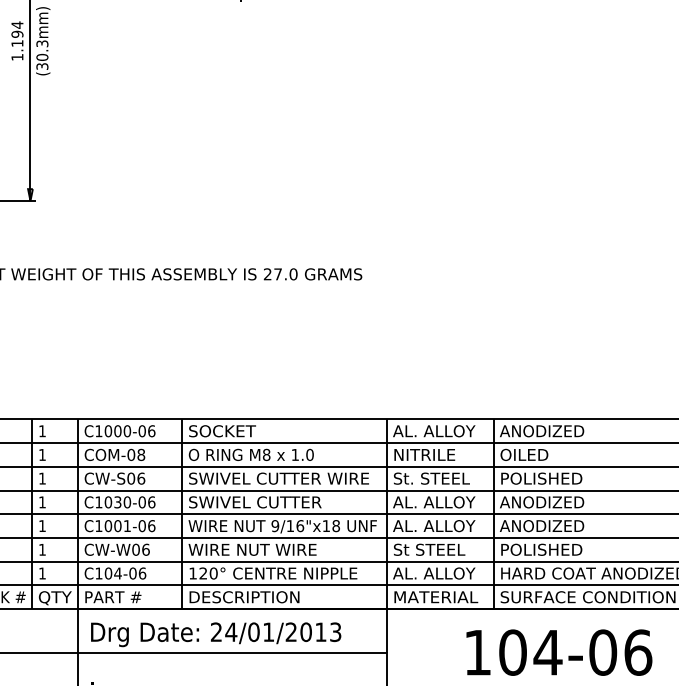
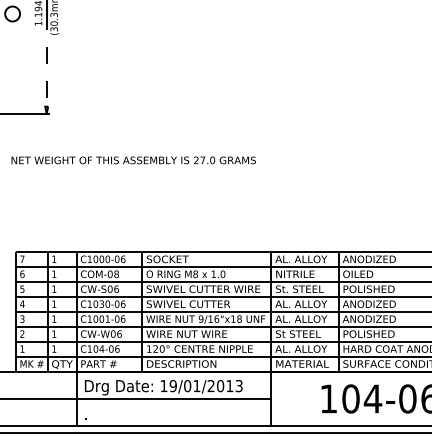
line: (30, 122) -> (46, 64), solid -> dashed
text: (223, 631) -> (168, 385), 24/01/2013 -> 19/01/2013

